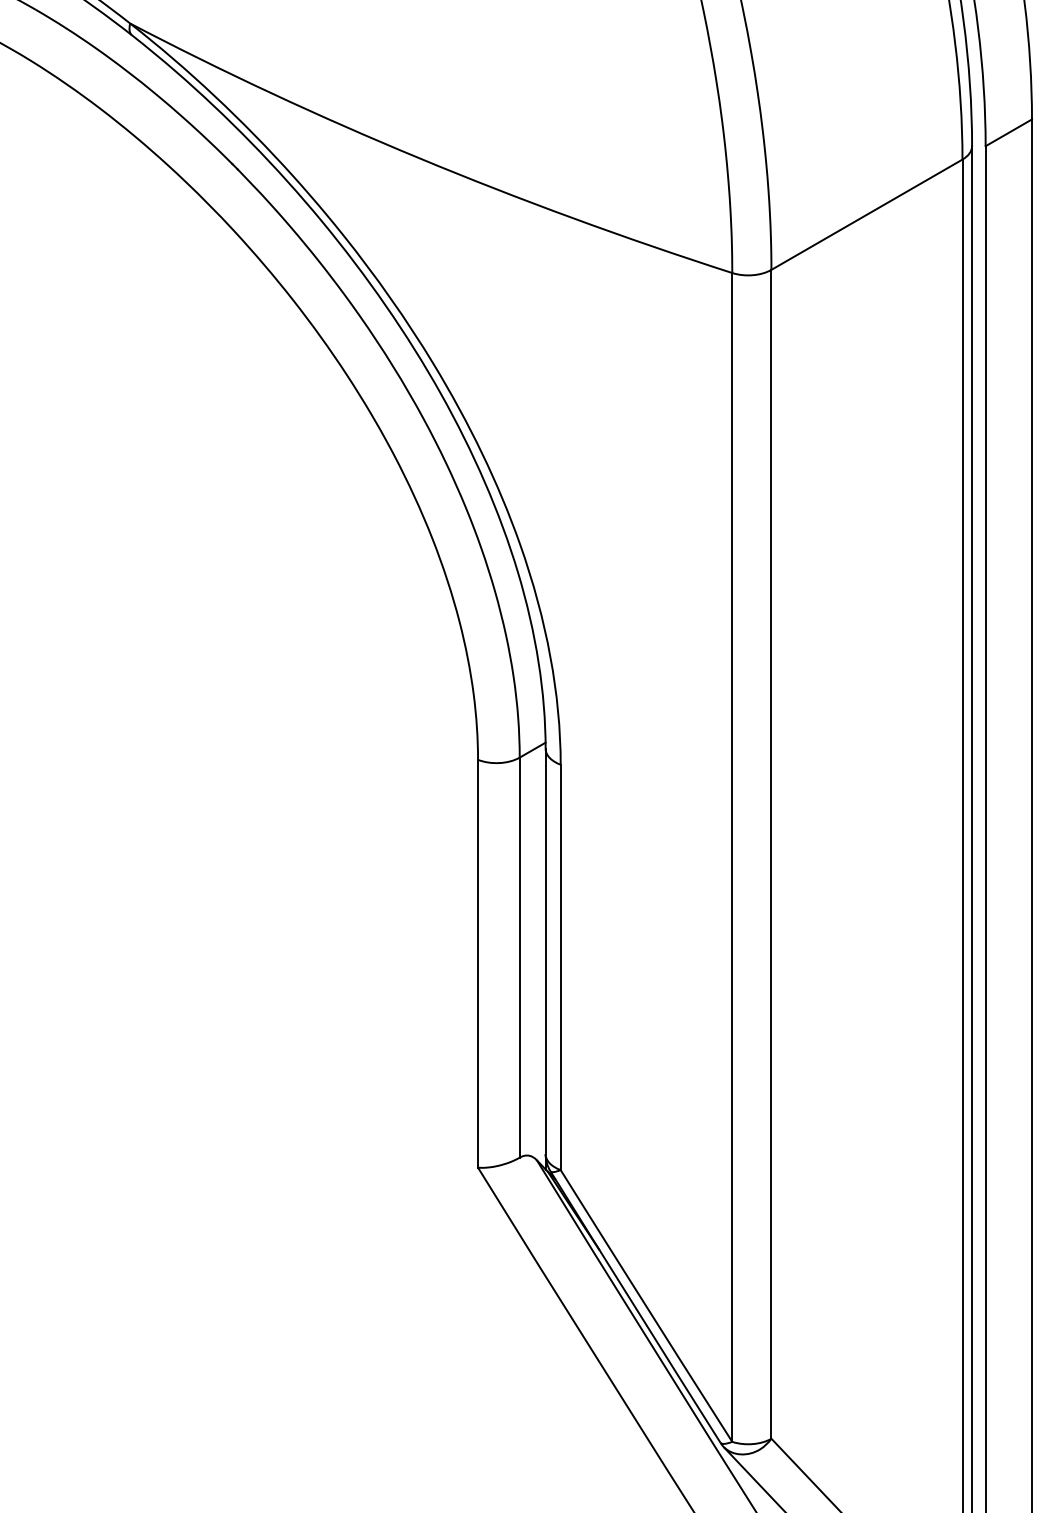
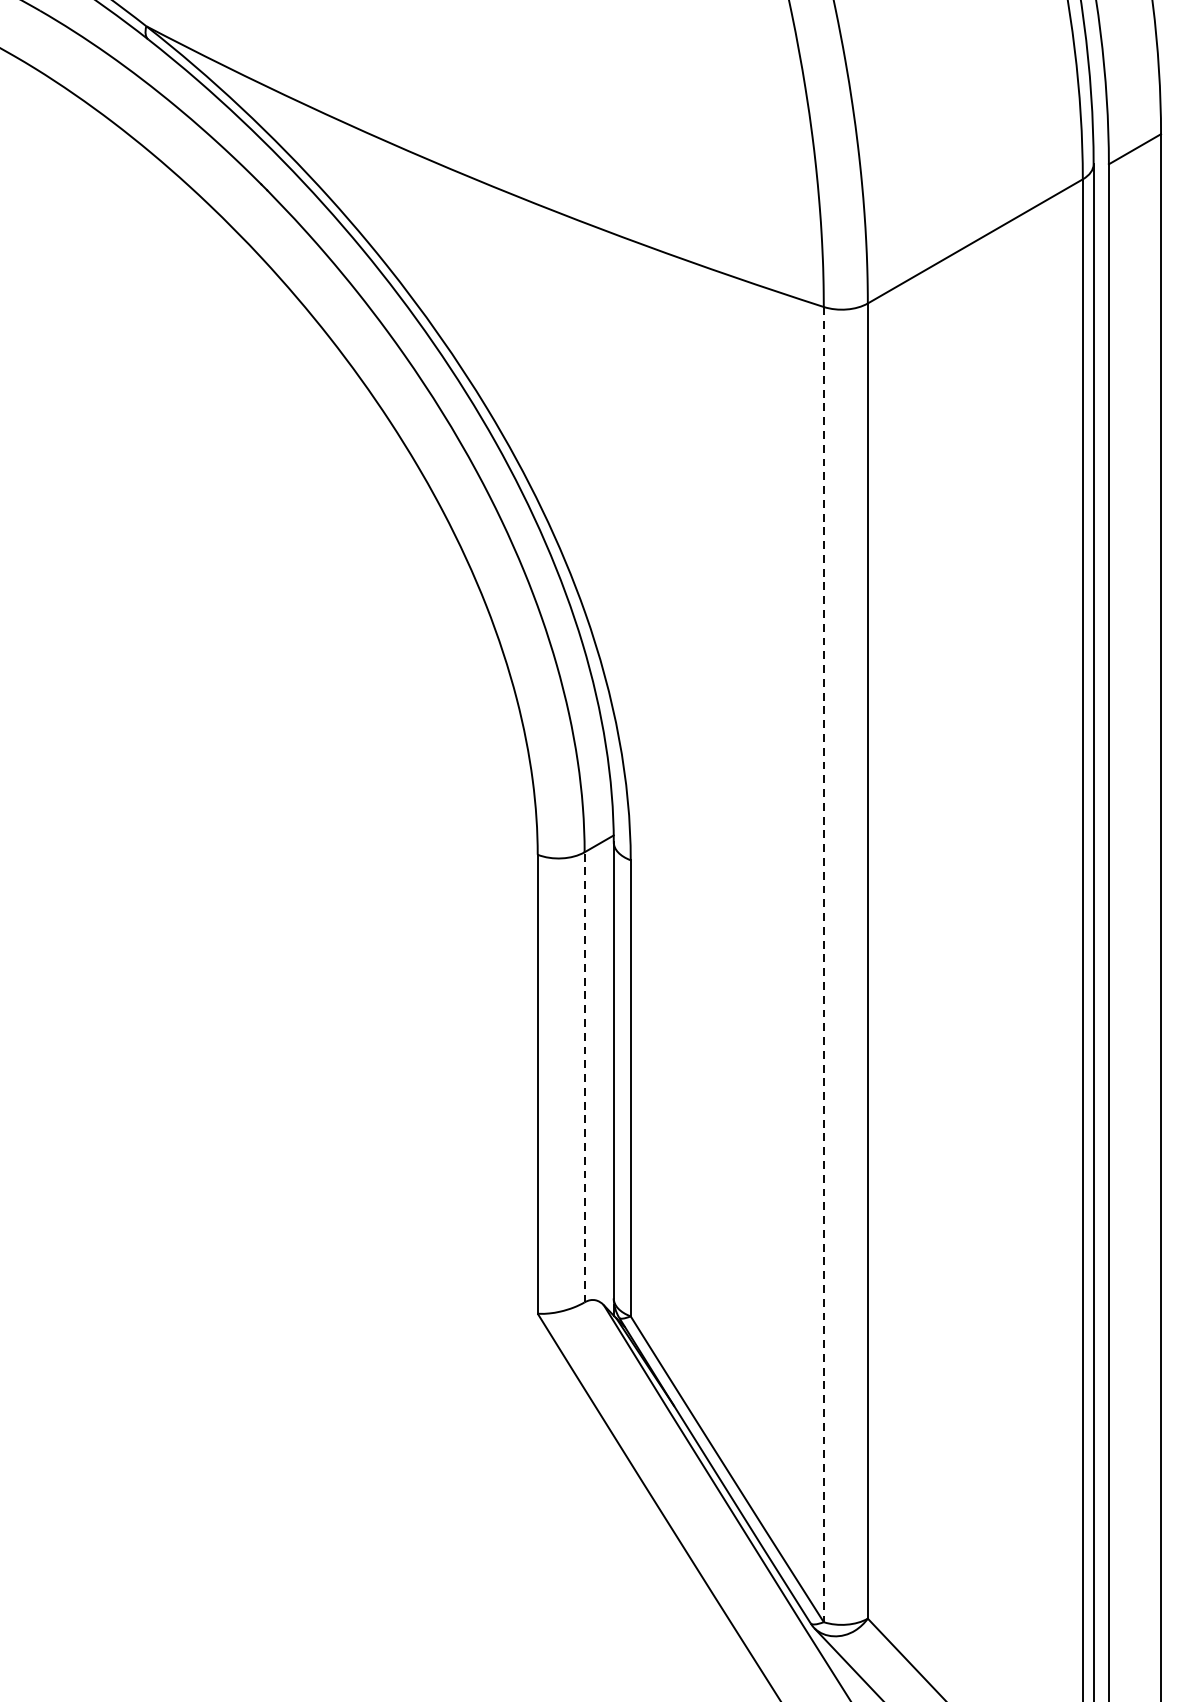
line: (732, 857) -> (824, 964), solid -> dashed
line: (519, 957) -> (584, 1077), solid -> dashed

